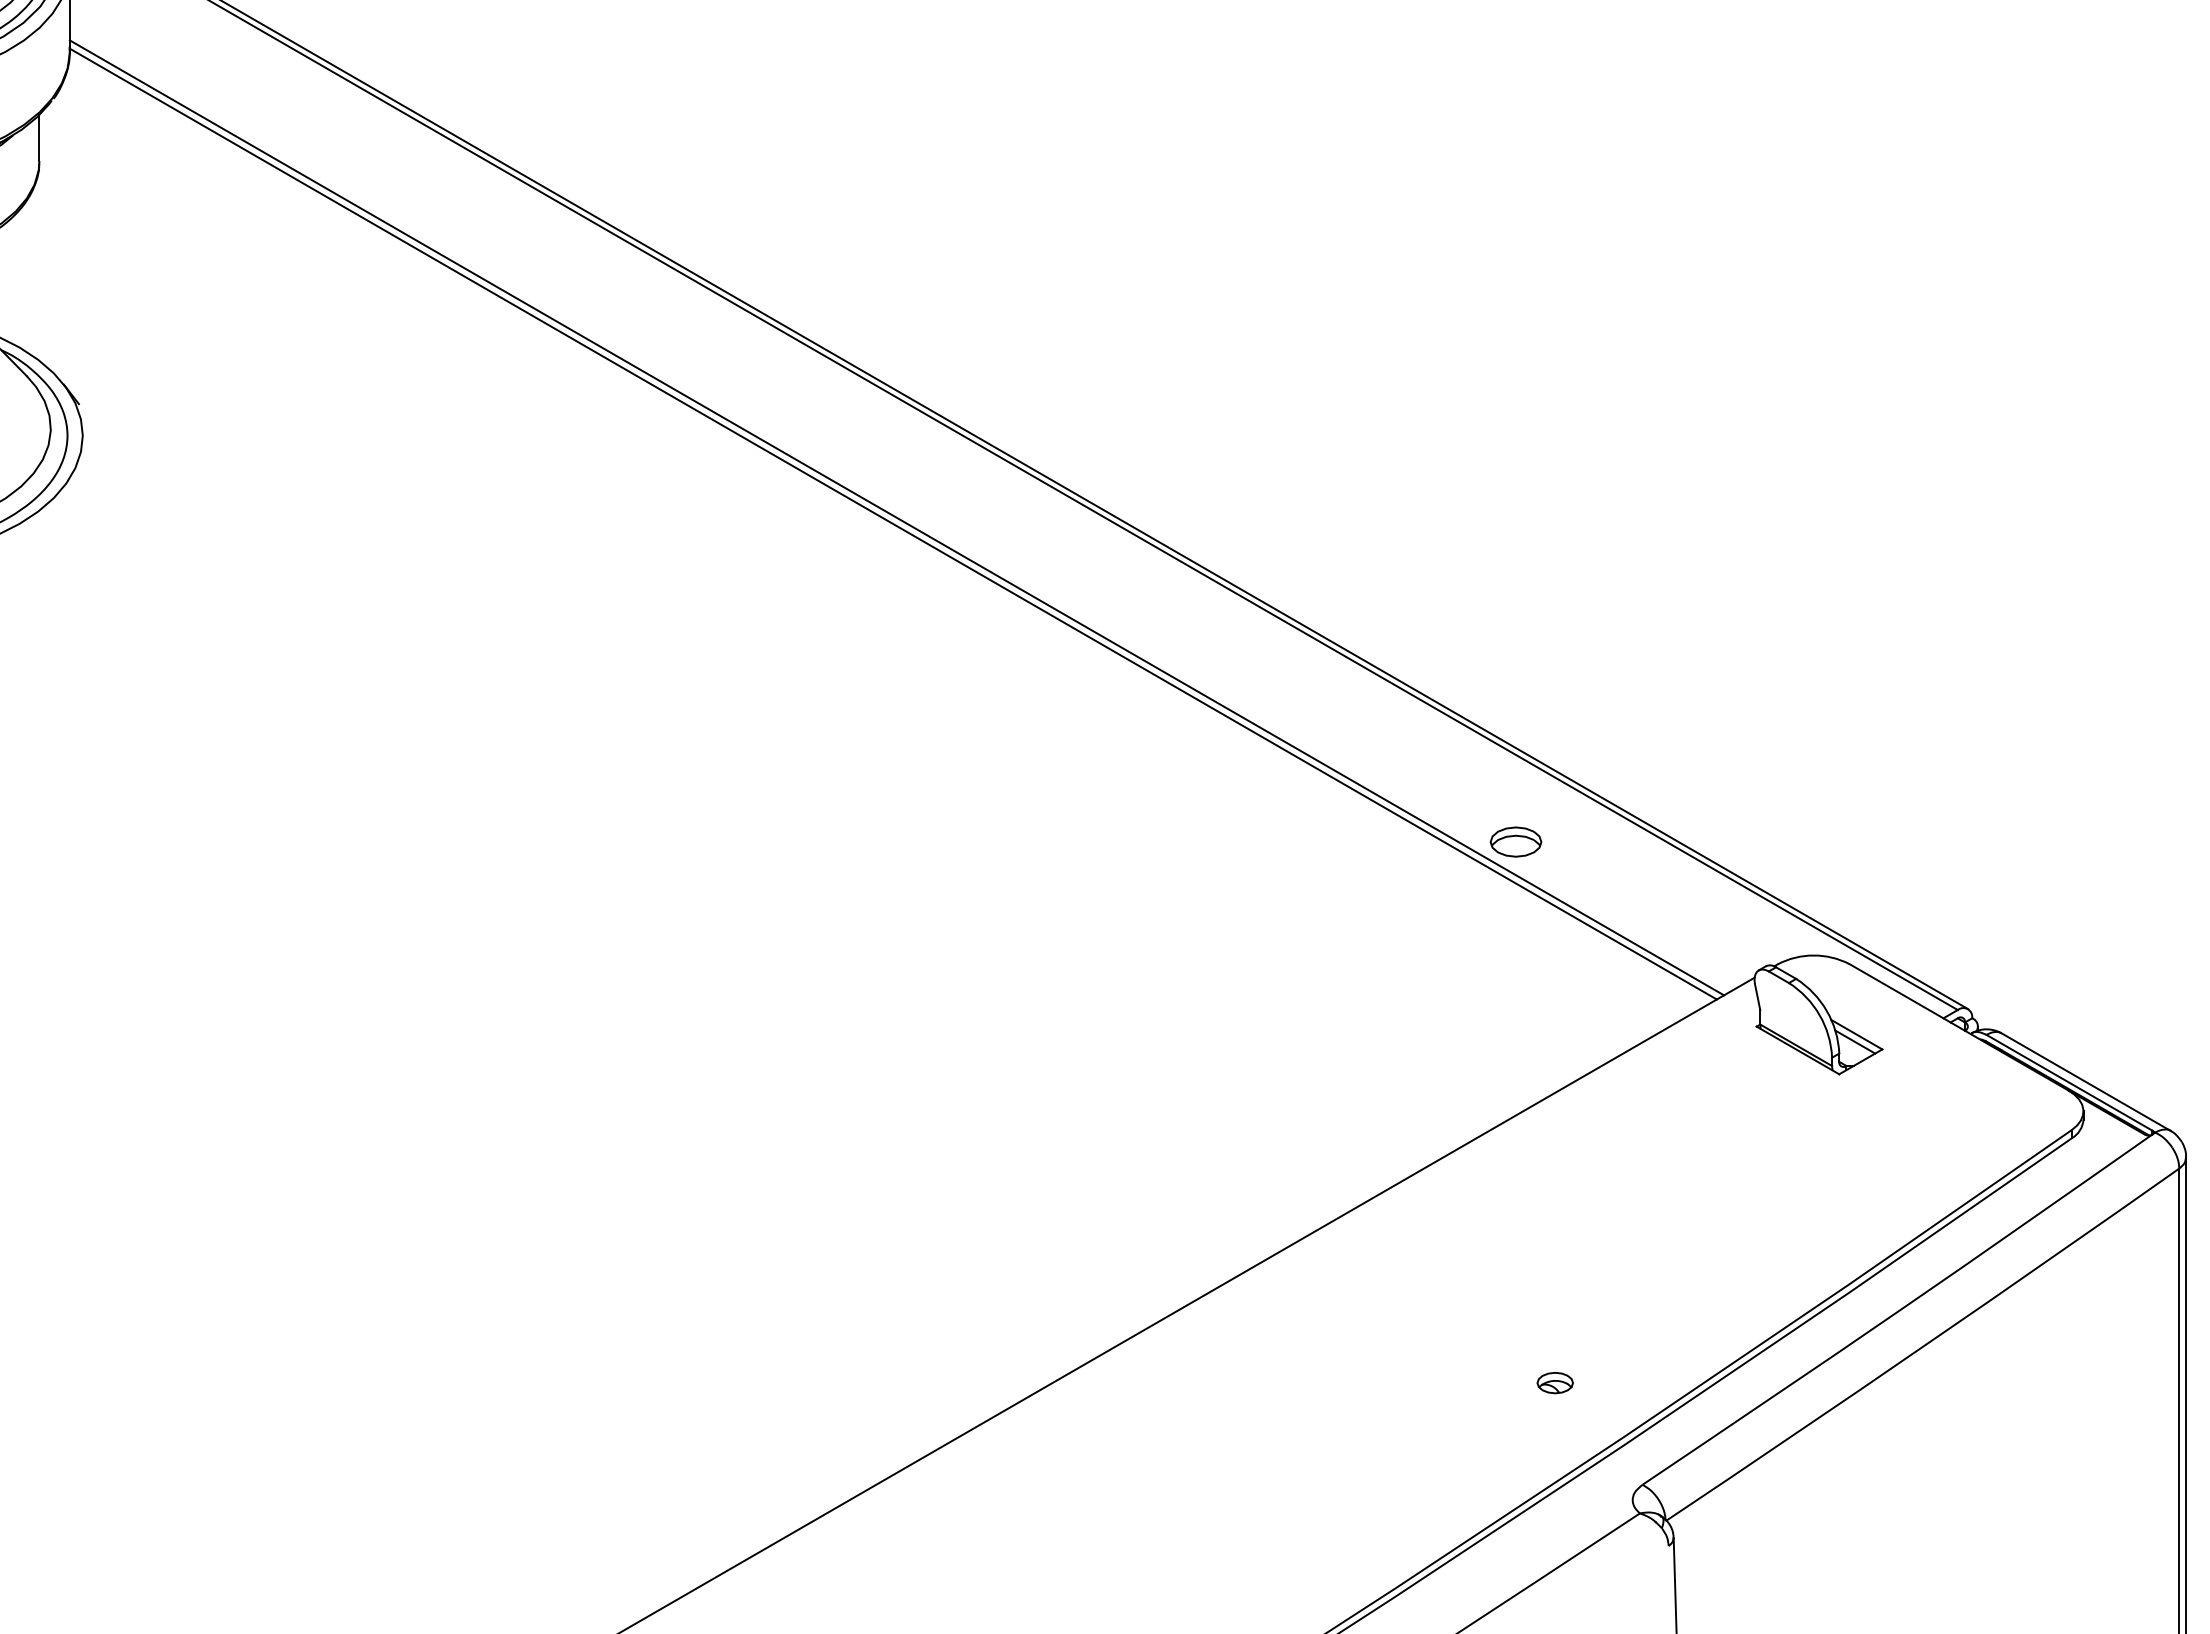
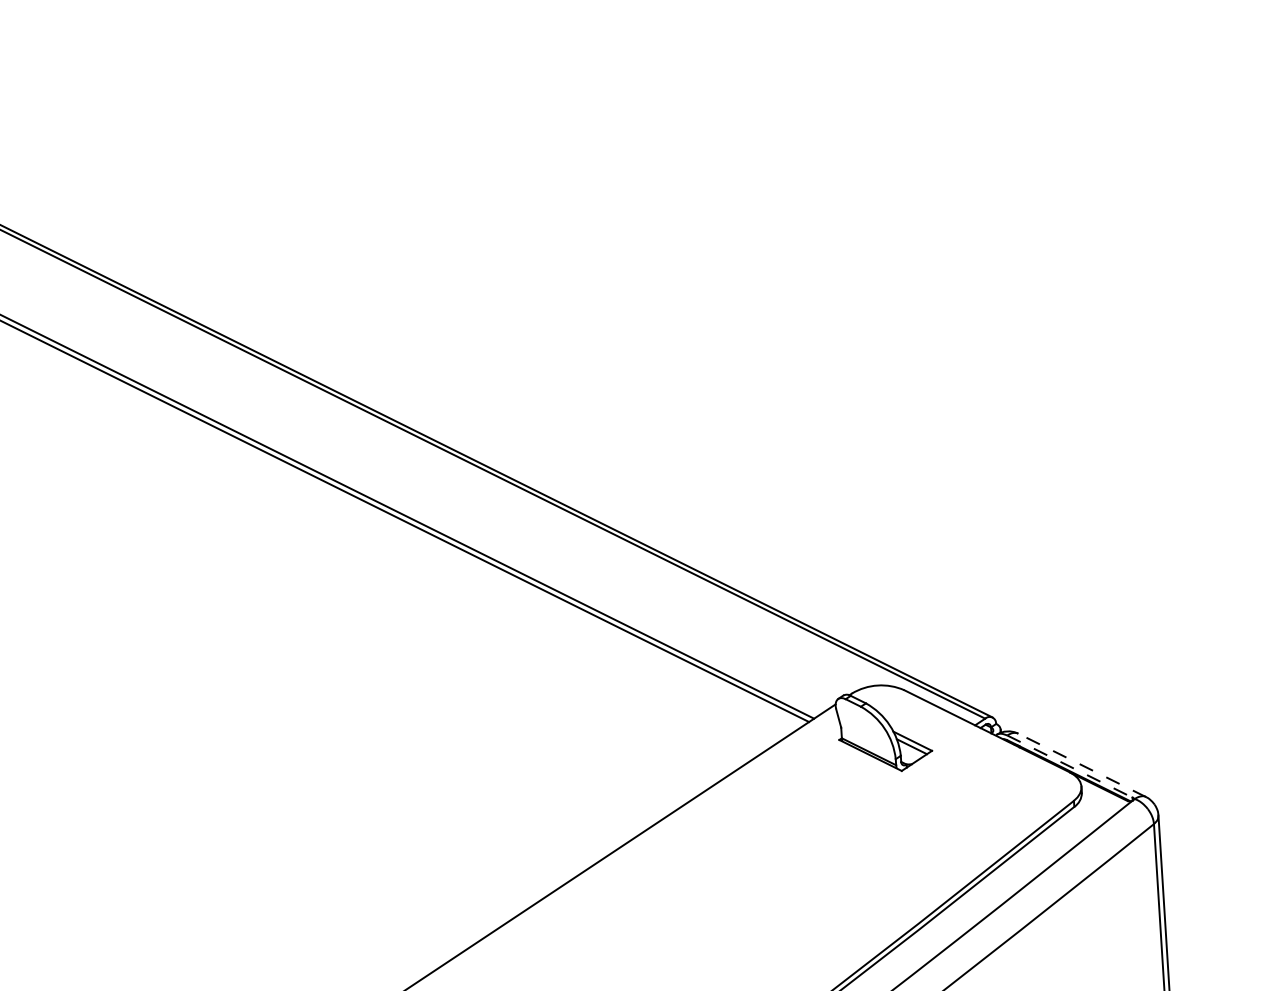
part: (1515, 841) -> (655, 616), removed
line: (2069, 1082) -> (1069, 766), solid -> dashed
line: (2086, 1082) -> (1082, 765), solid -> dashed

